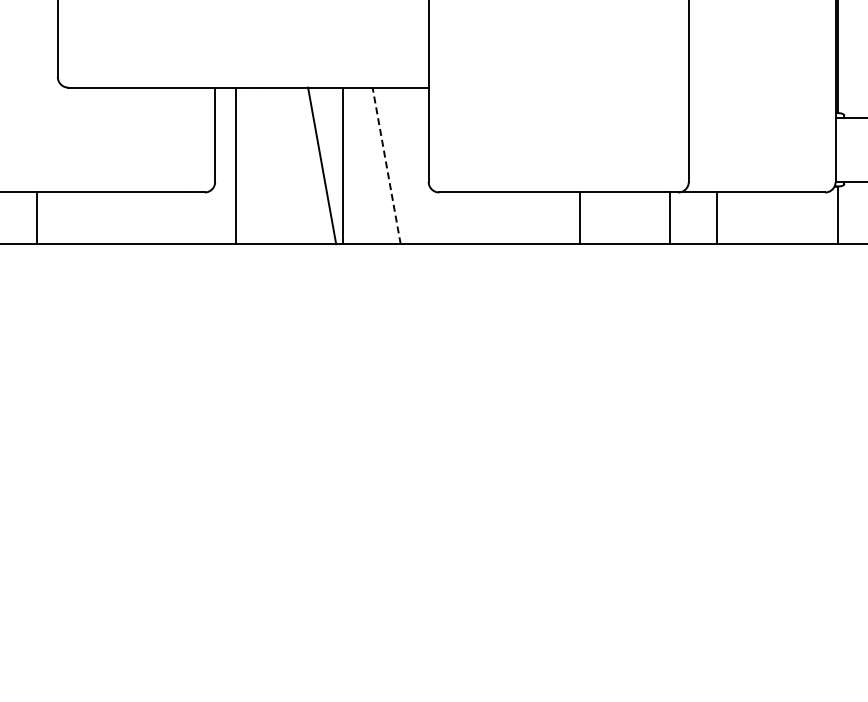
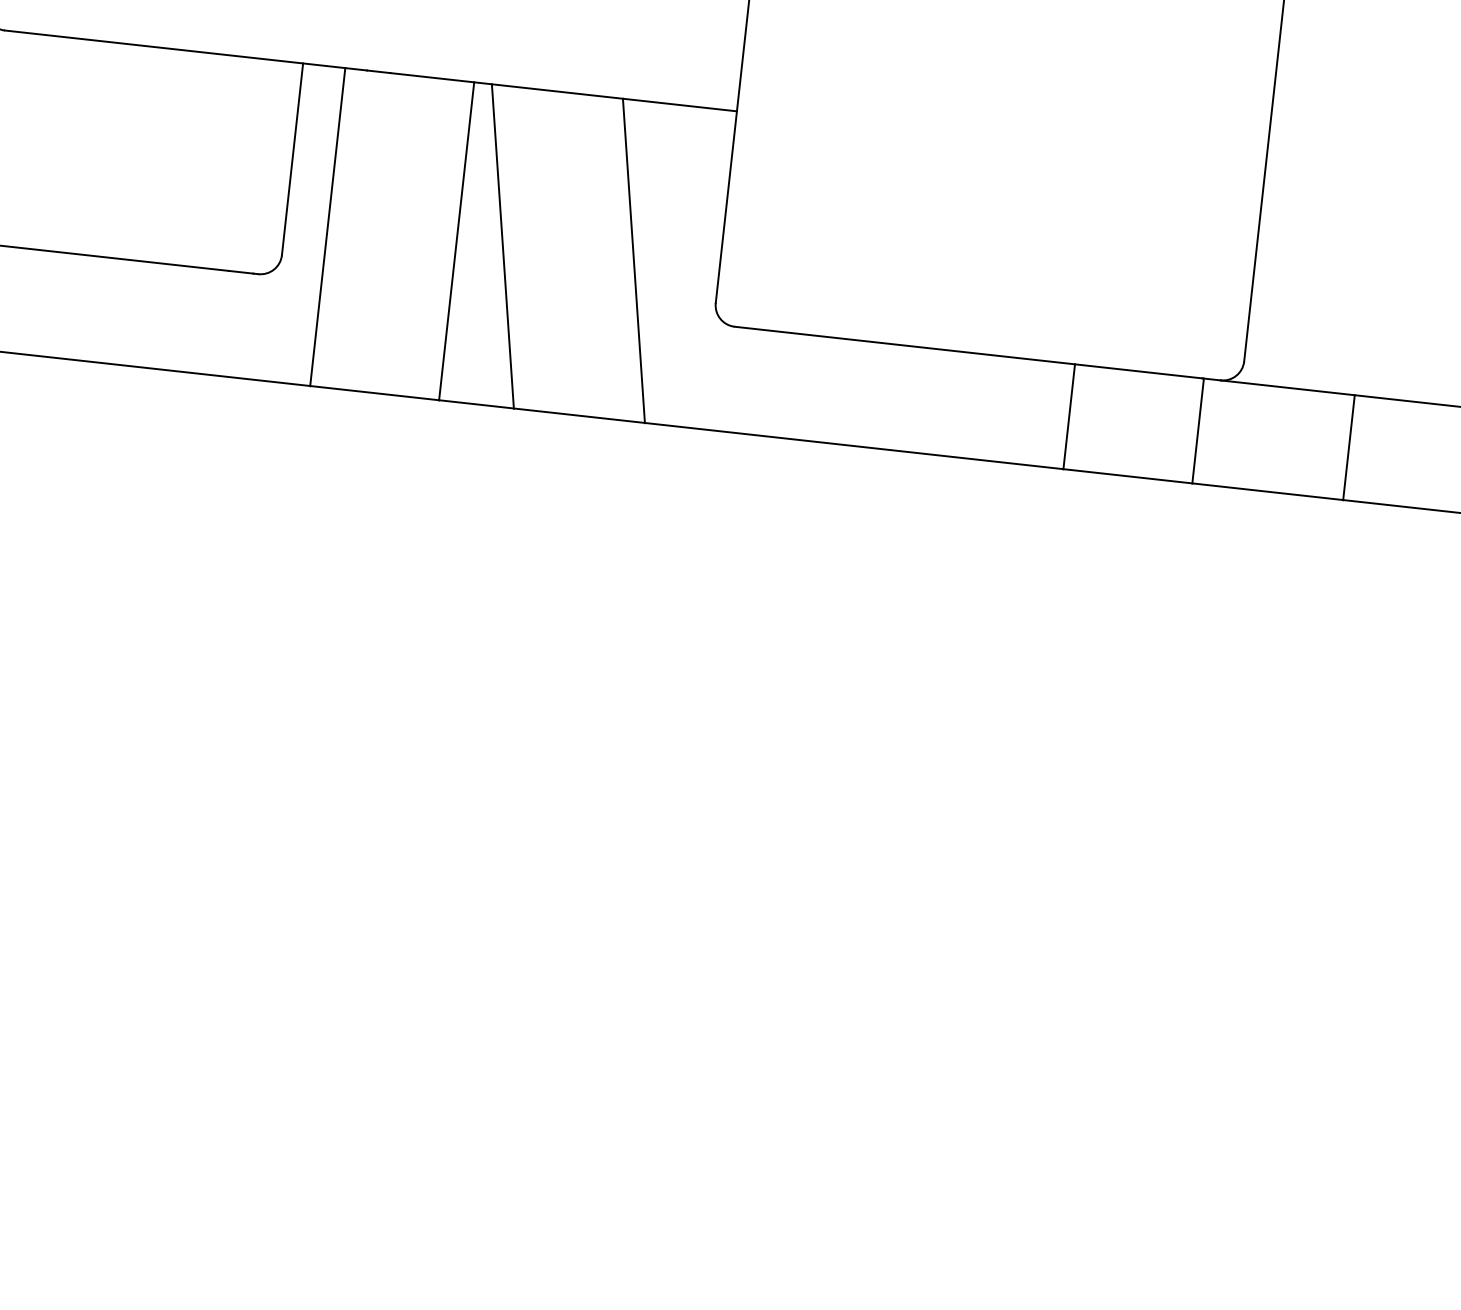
line: (343, 165) -> (456, 240), moved
line: (386, 165) -> (633, 260), dashed -> solid
line: (579, 218) -> (1068, 417), moved
line: (717, 218) -> (1349, 448), moved

